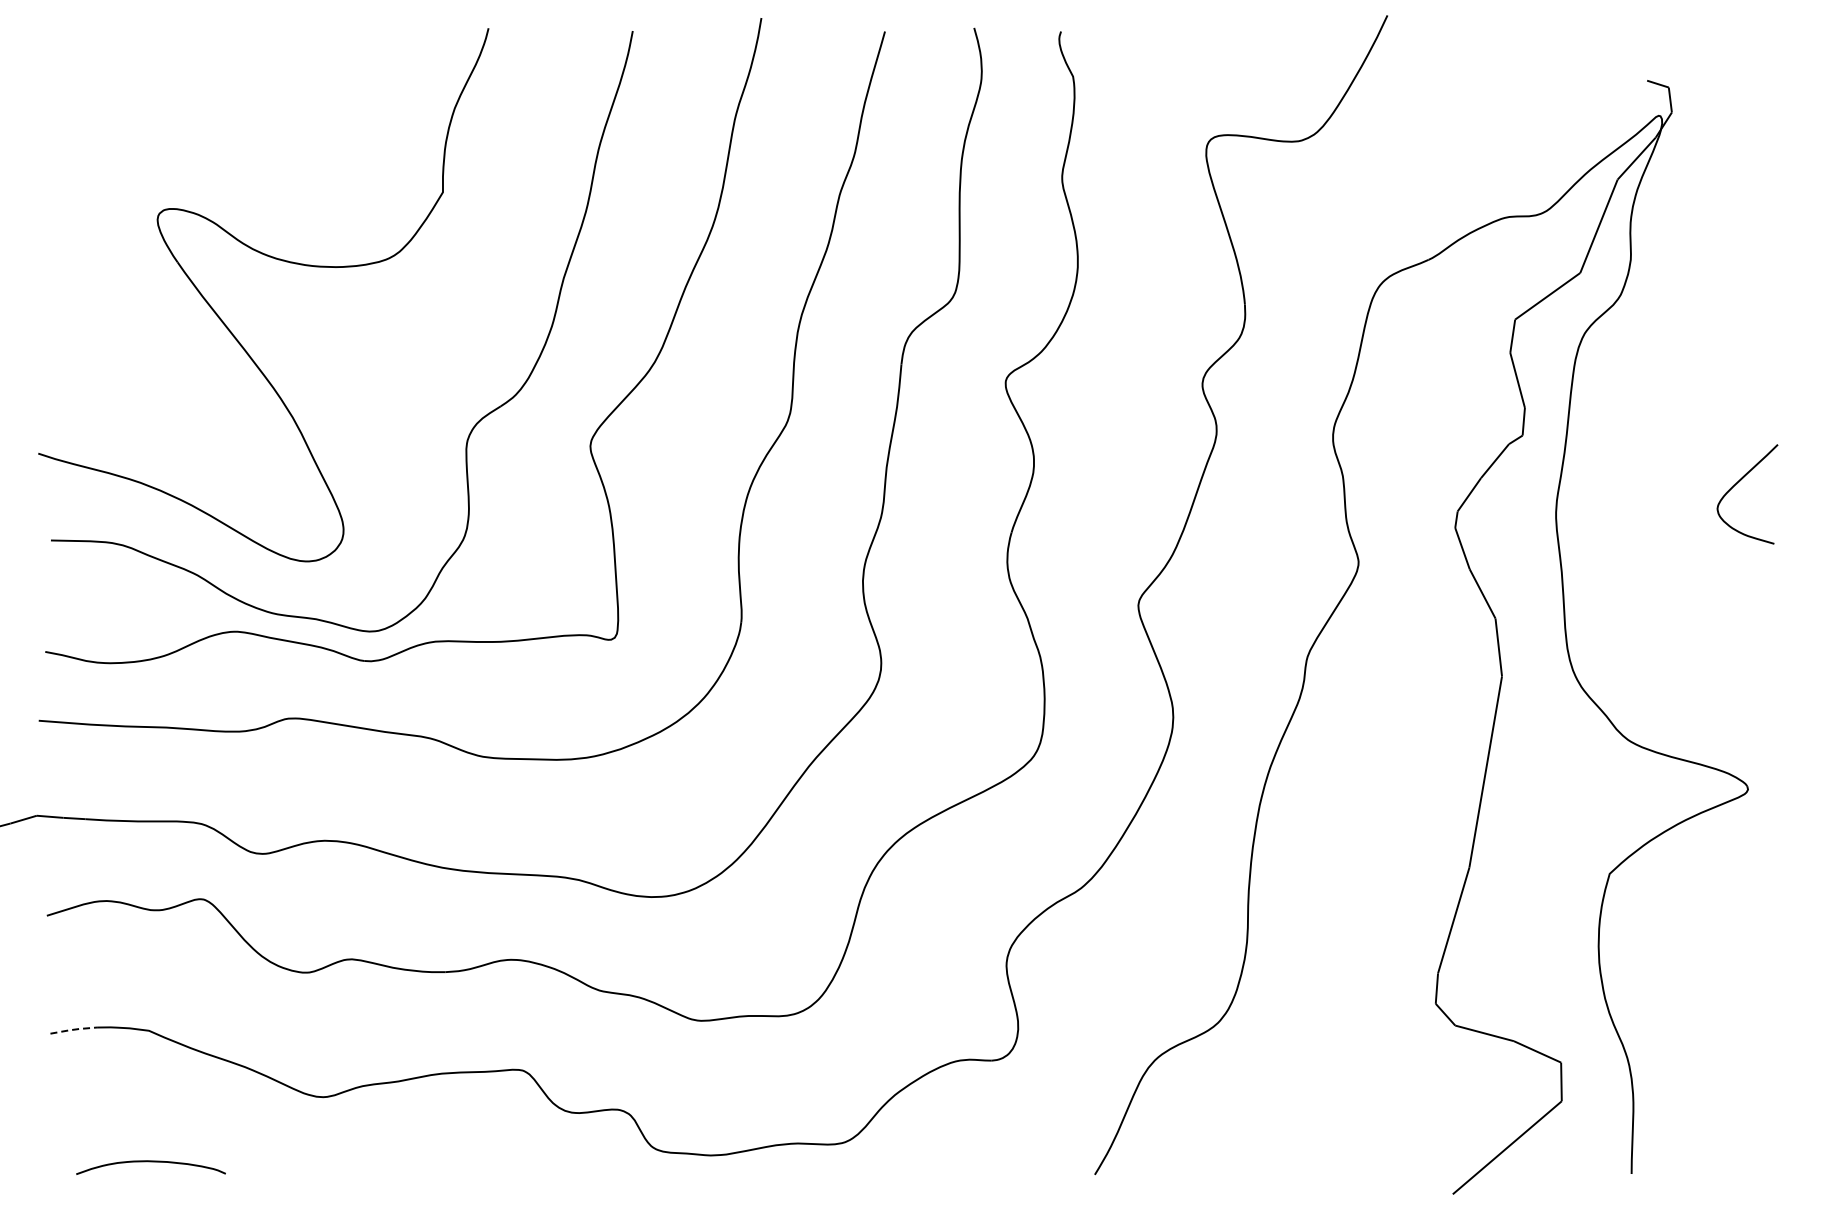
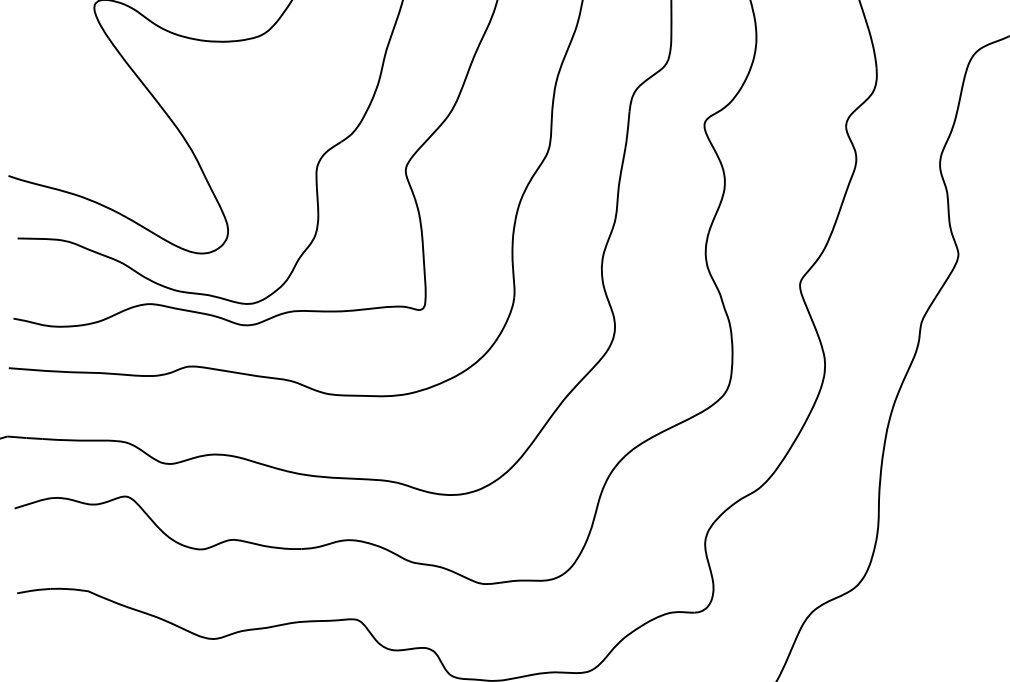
line: (73, 1029) -> (33, 590), dashed -> solid

